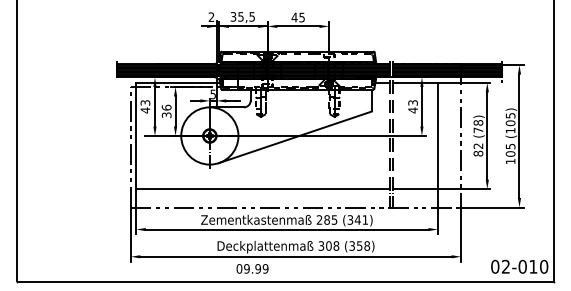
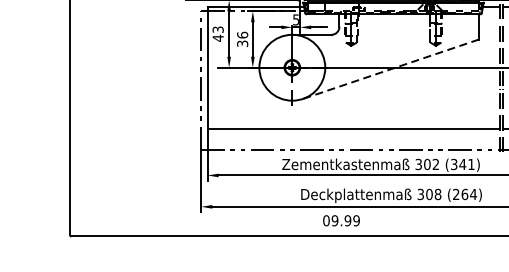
line: (295, 137) -> (390, 69), solid -> dashed
text: (326, 219) -> (426, 163), 285 -> 302
text: (359, 245) -> (464, 193), (358) -> (264)

